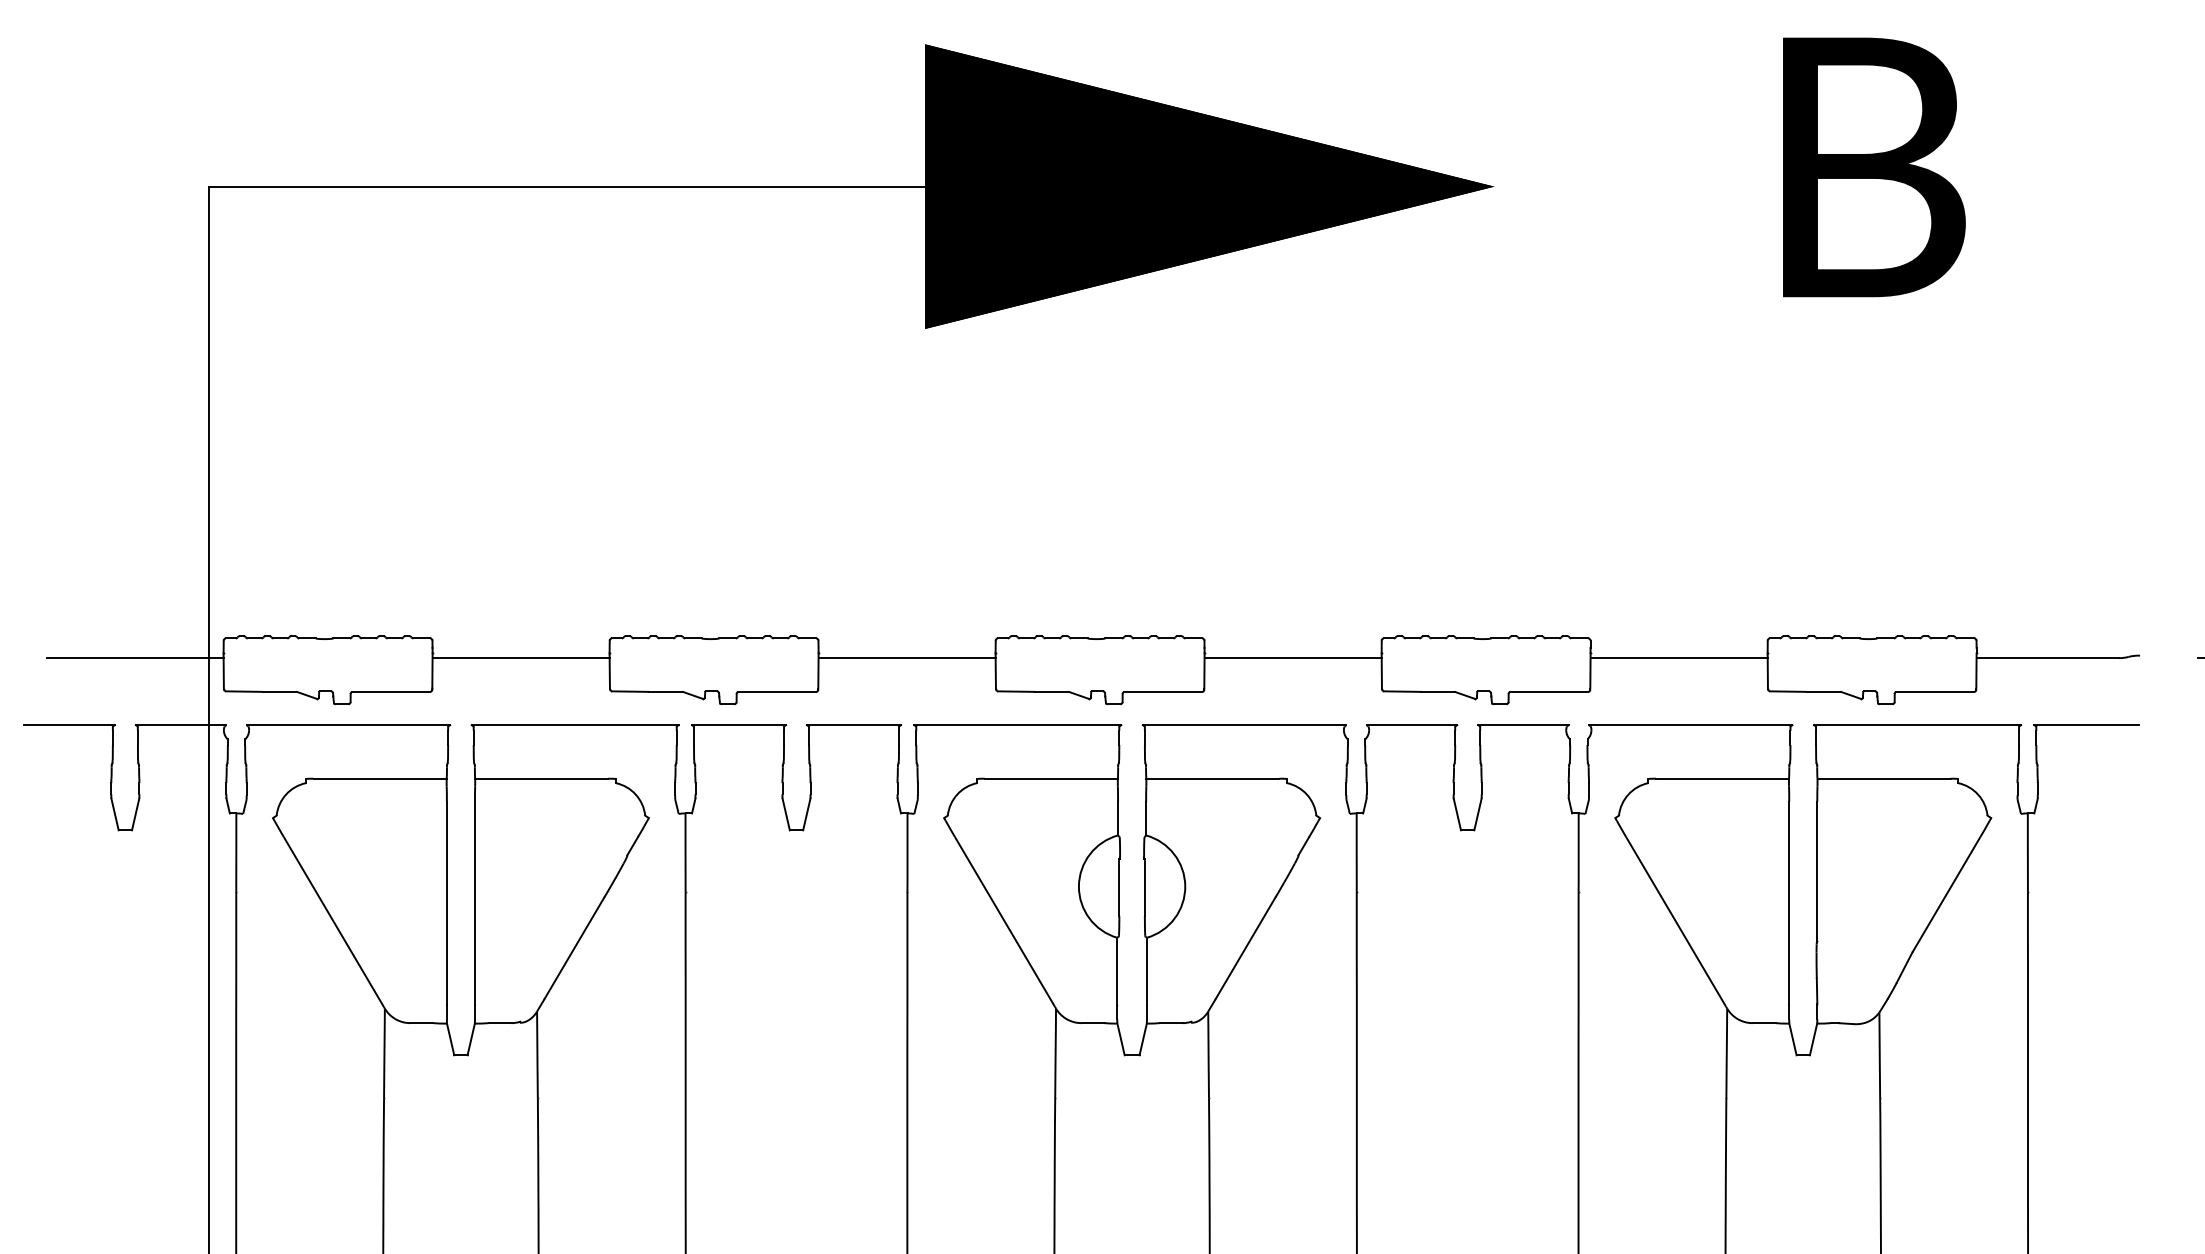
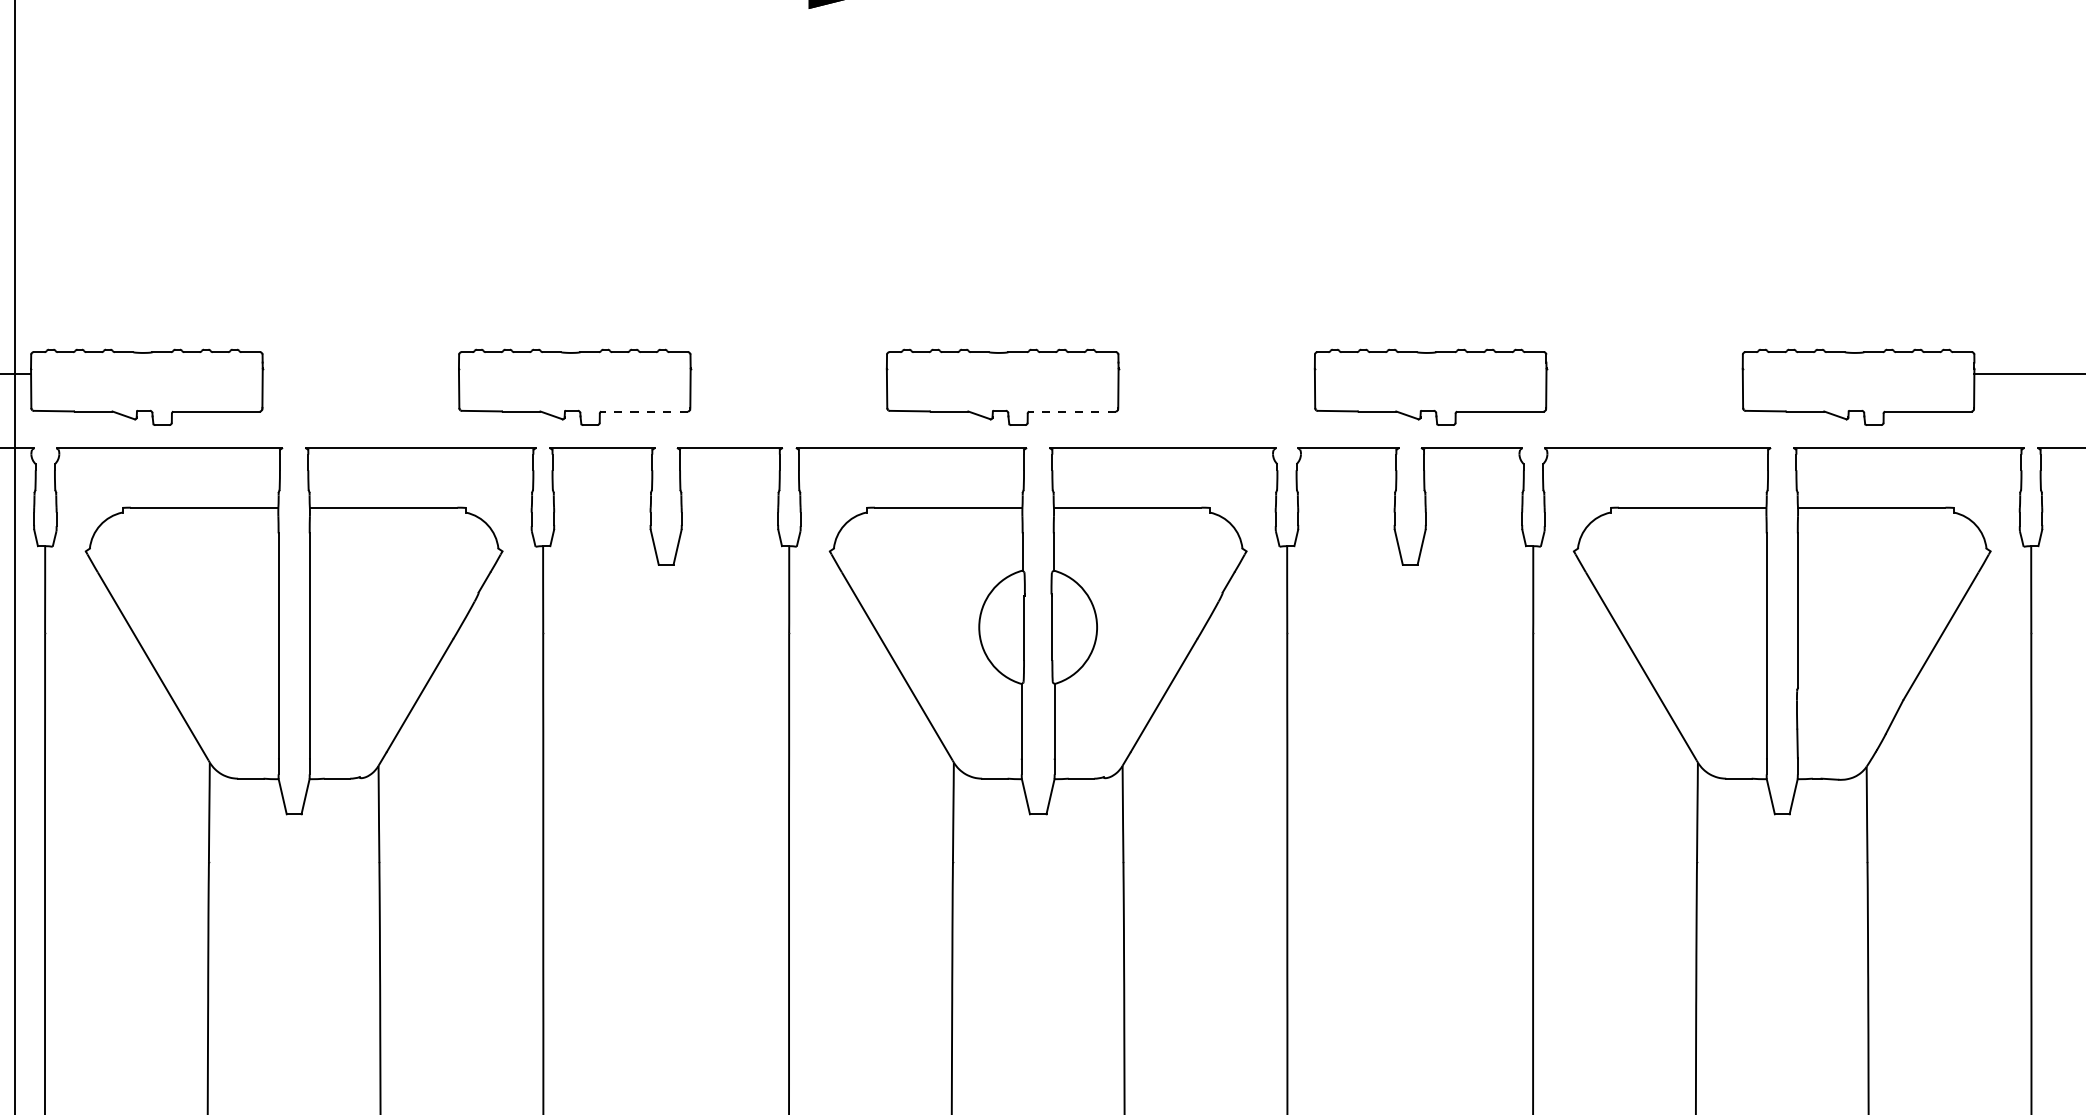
line: (520, 658) -> (360, 374), removed
line: (906, 658) -> (788, 374), removed
line: (1292, 658) -> (1216, 374), removed
line: (1678, 658) -> (1643, 374), removed
line: (776, 691) -> (643, 411), solid -> dashed
line: (1162, 691) -> (1071, 411), solid -> dashed

